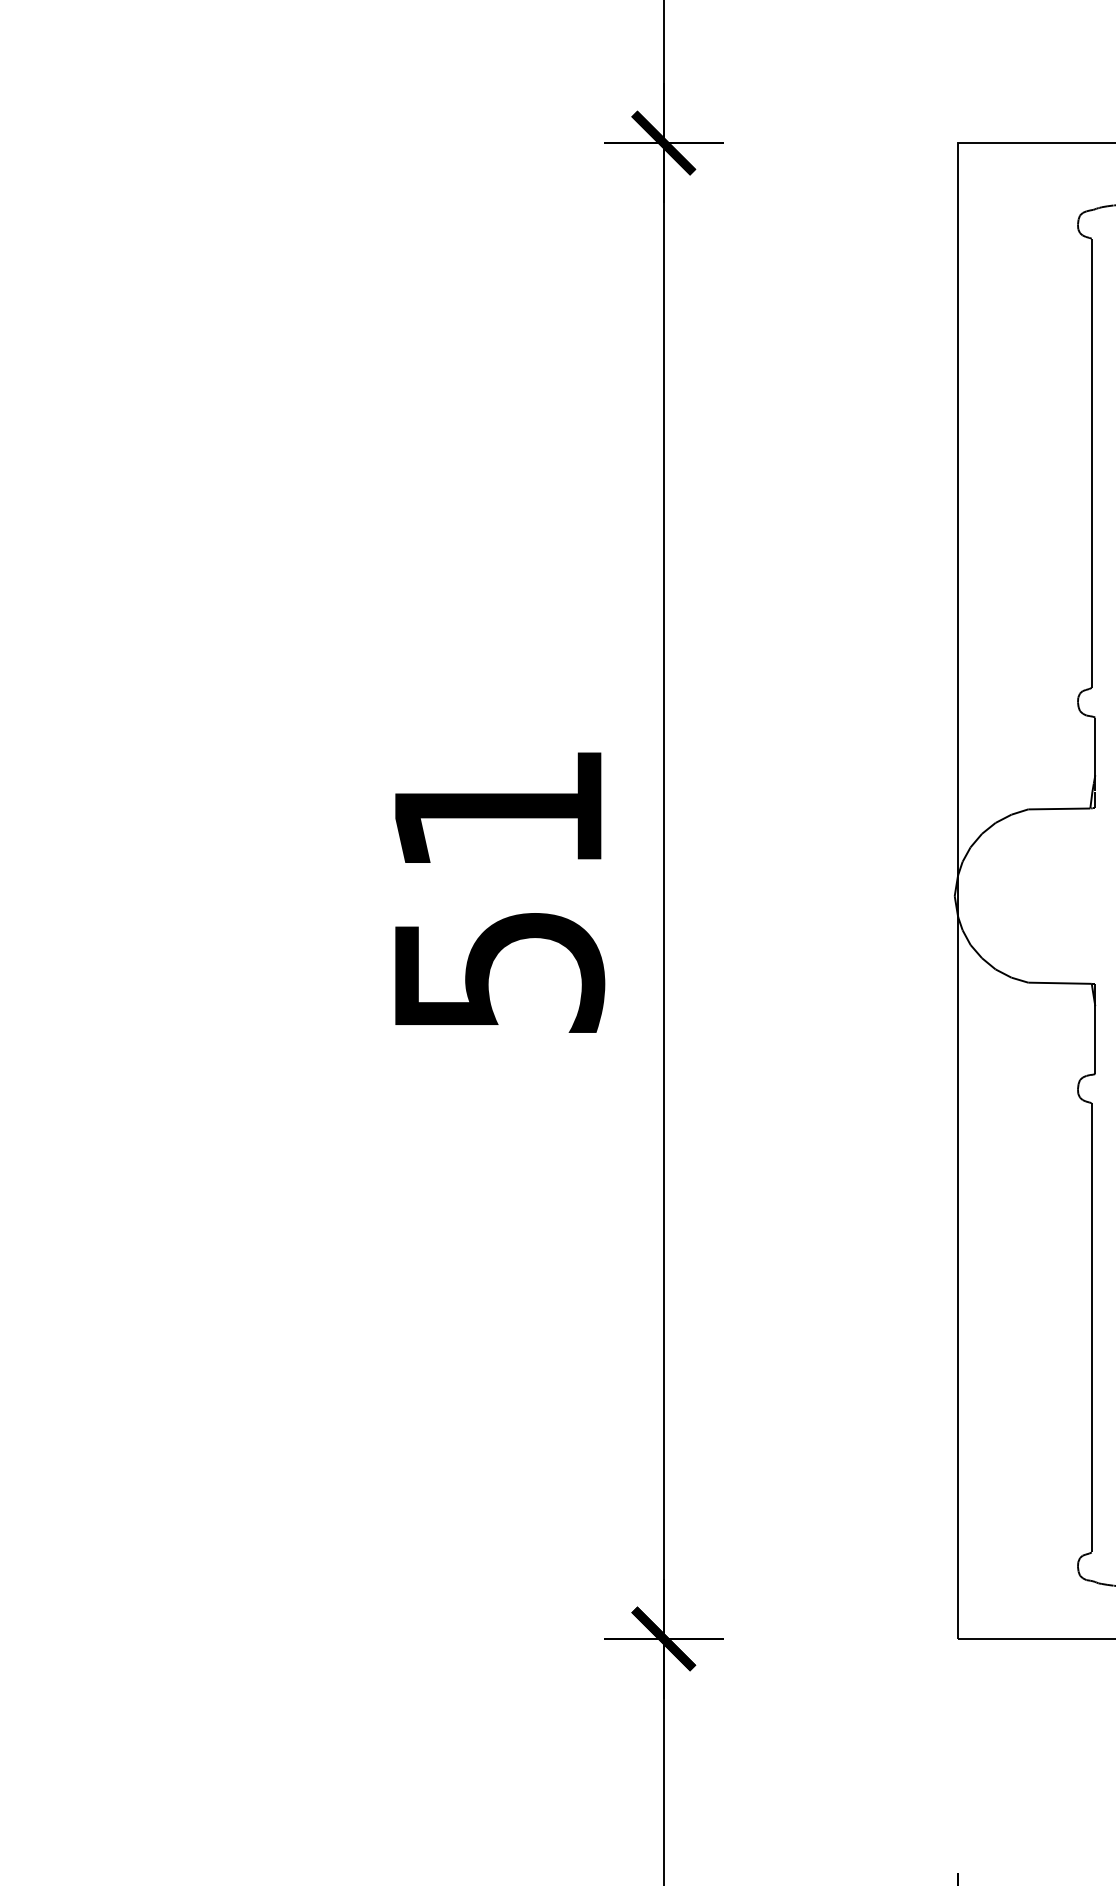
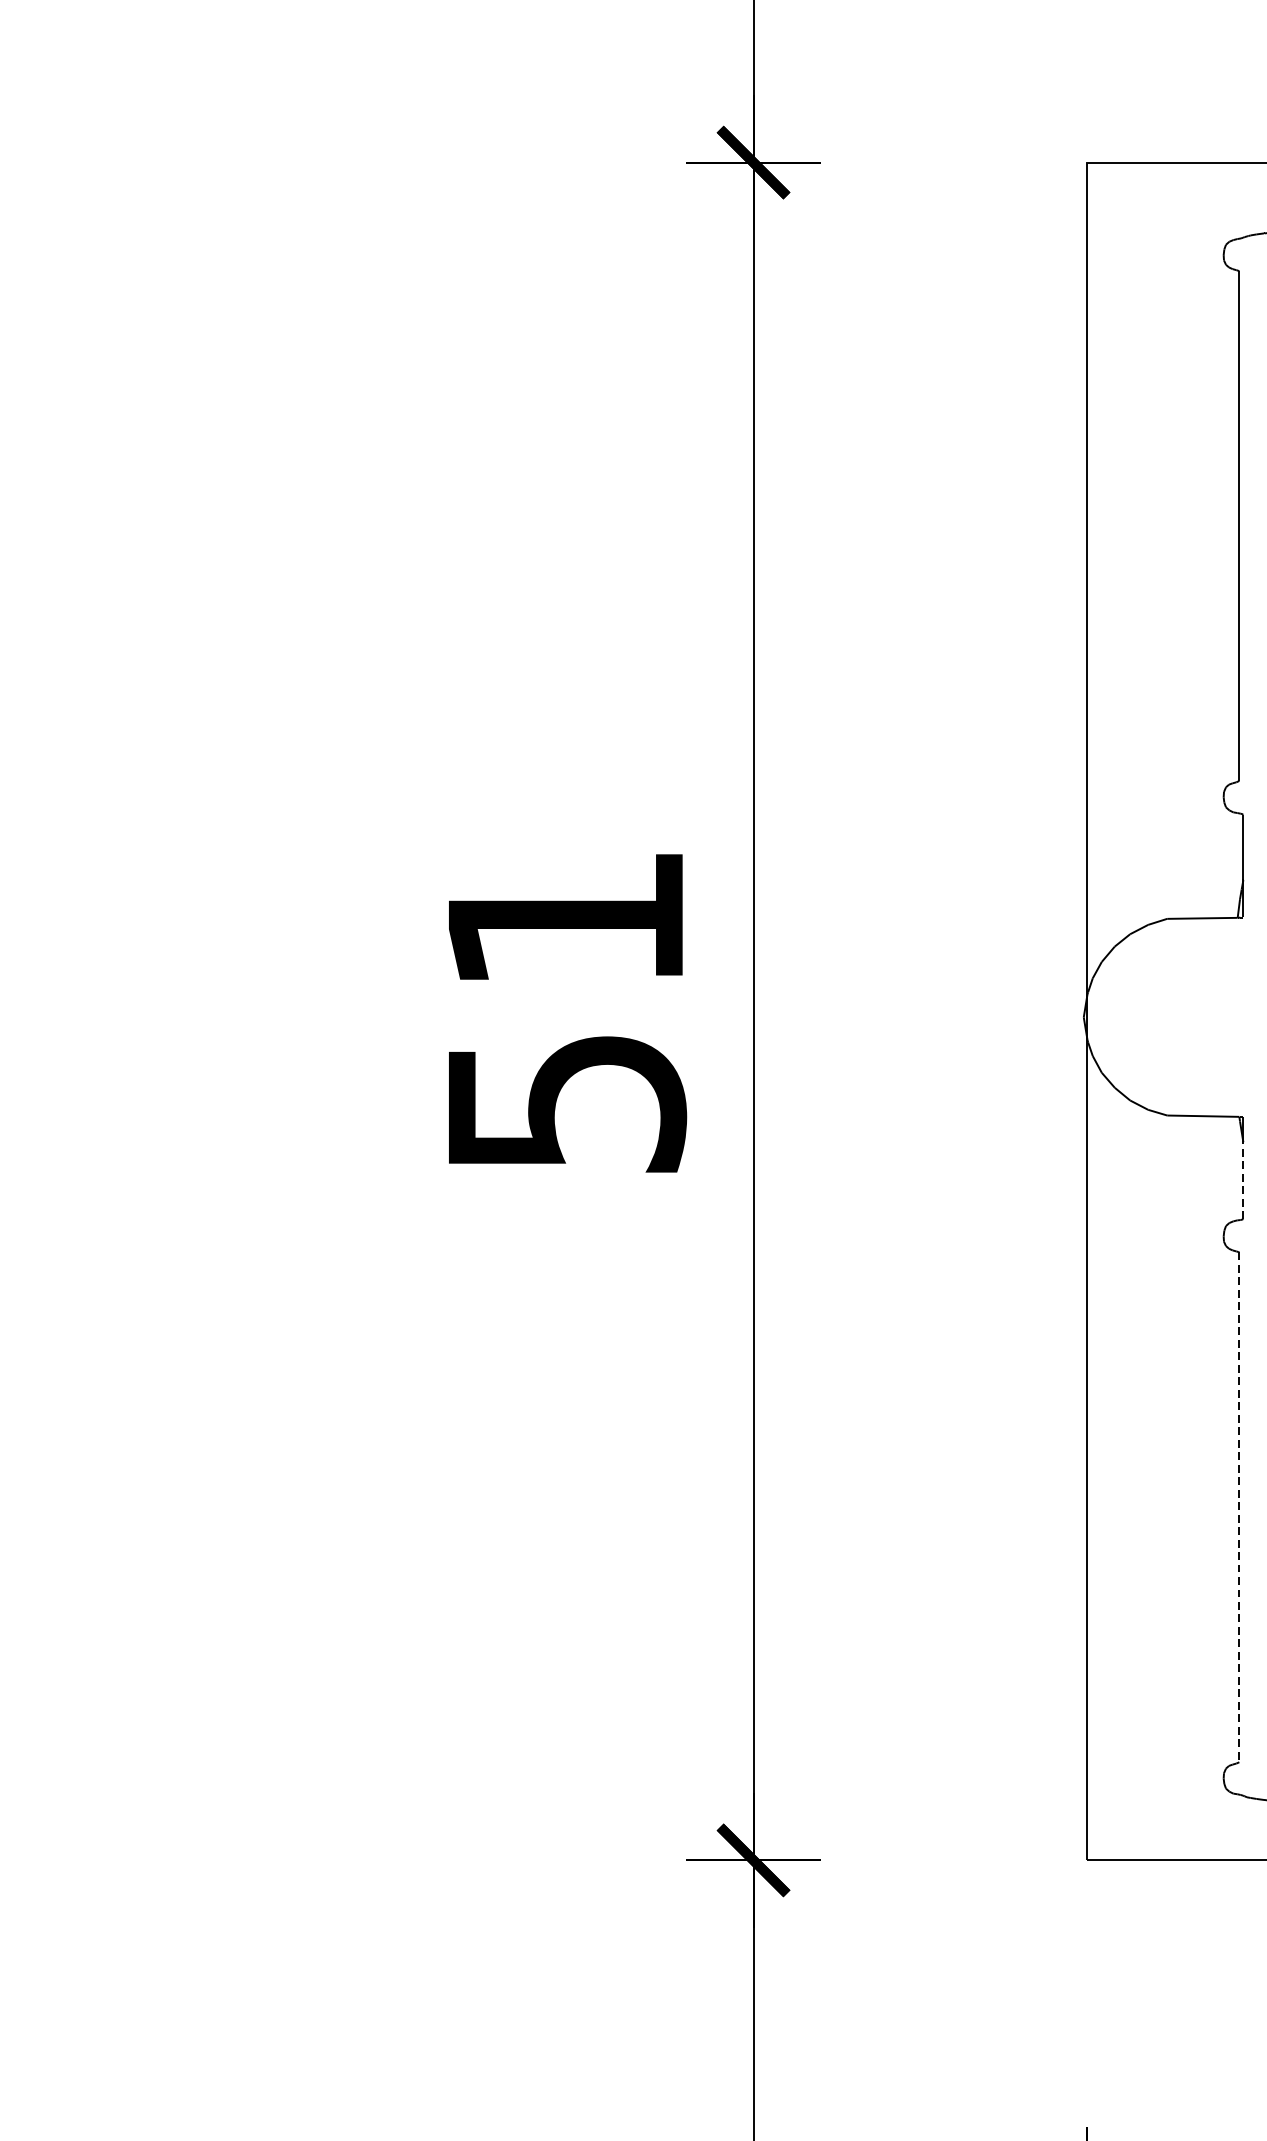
line: (1095, 1040) -> (1243, 1181), solid -> dashed
line: (1091, 1327) -> (1239, 1506), solid -> dashed

